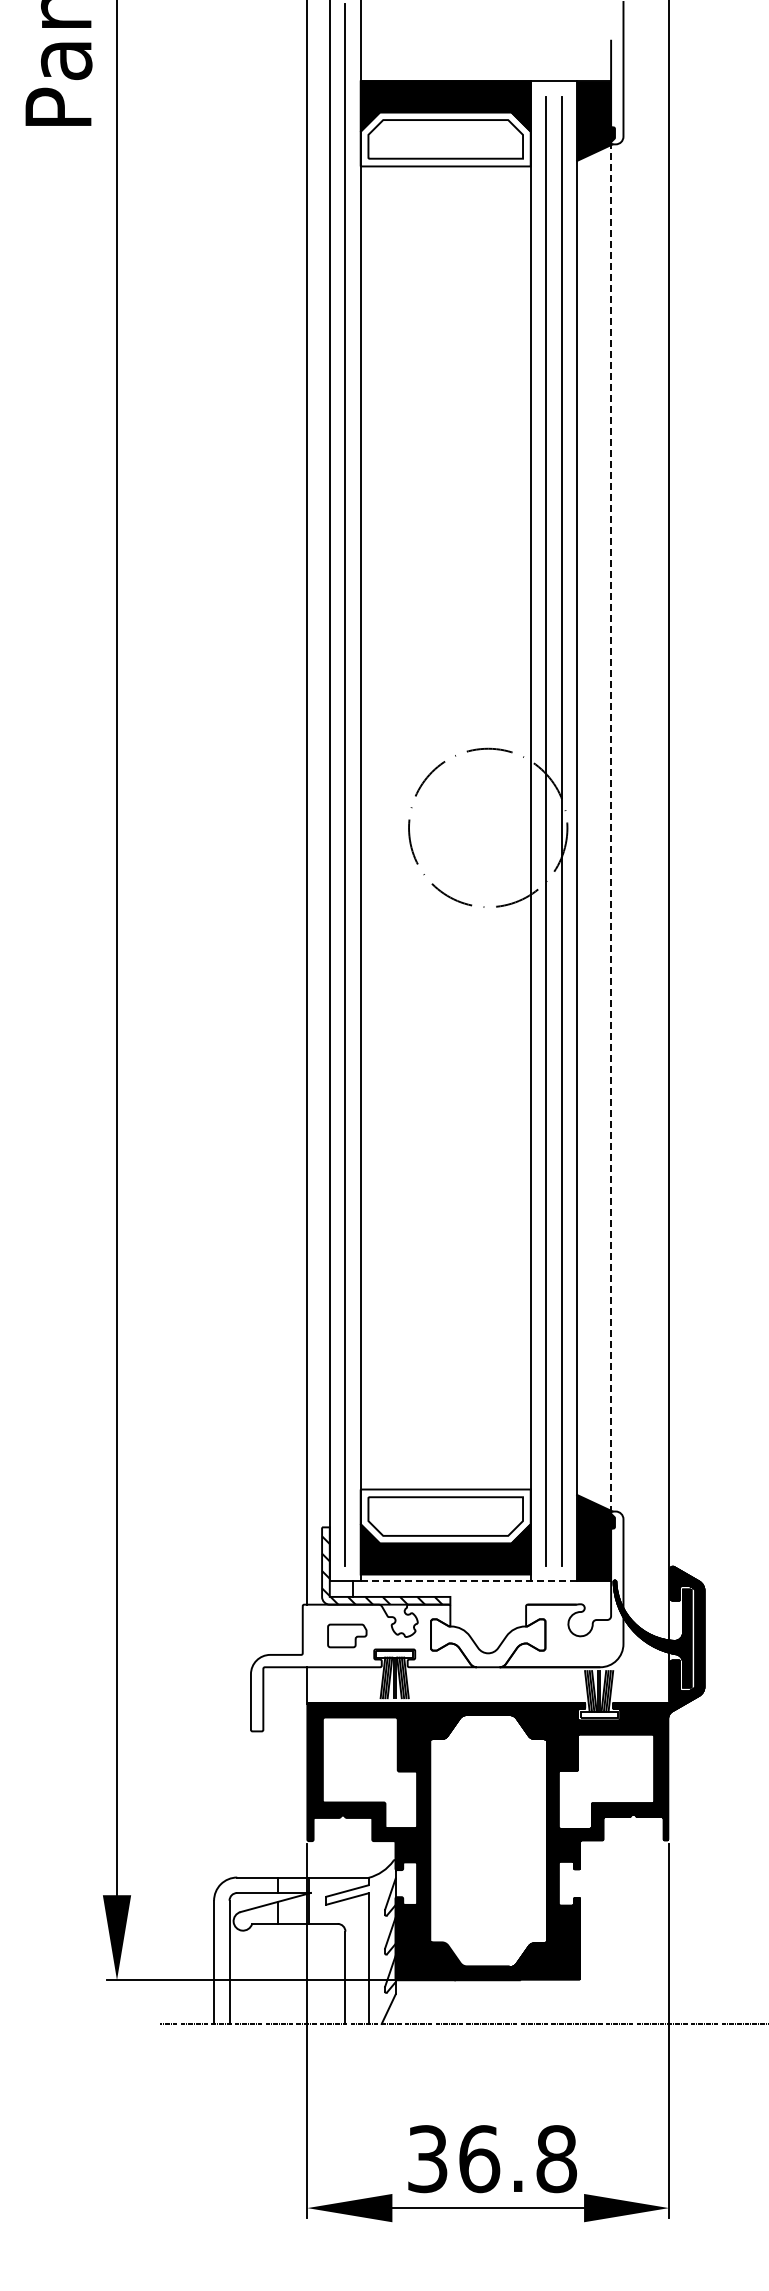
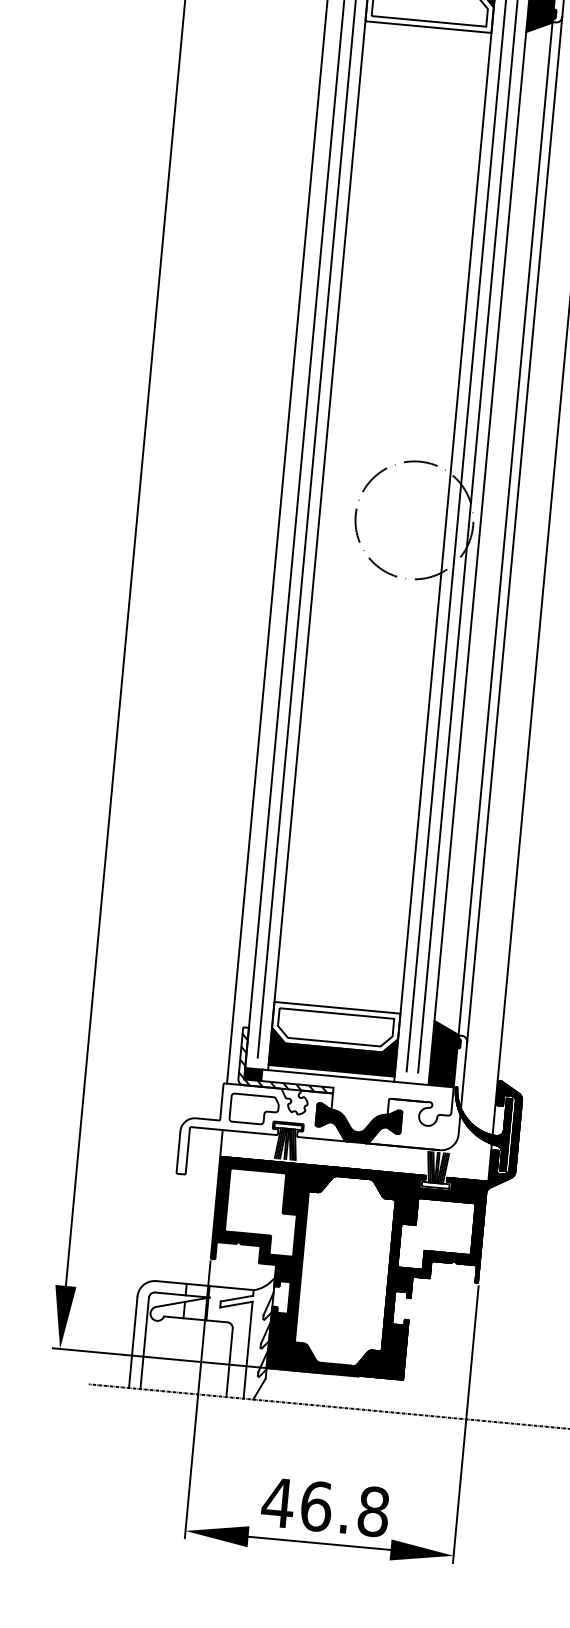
line: (611, 827) -> (505, 528), dashed -> solid
line: (623, 827) -> (514, 529), added
line: (469, 1581) -> (348, 1077), dashed -> solid
fill: (340, 1588) -> (252, 1073), added
part: (347, 1635) -> (254, 1109), size x1.67
fill: (488, 1643) -> (358, 1124), added
text: (427, 2159) -> (277, 1503), 36.8 -> 46.8

